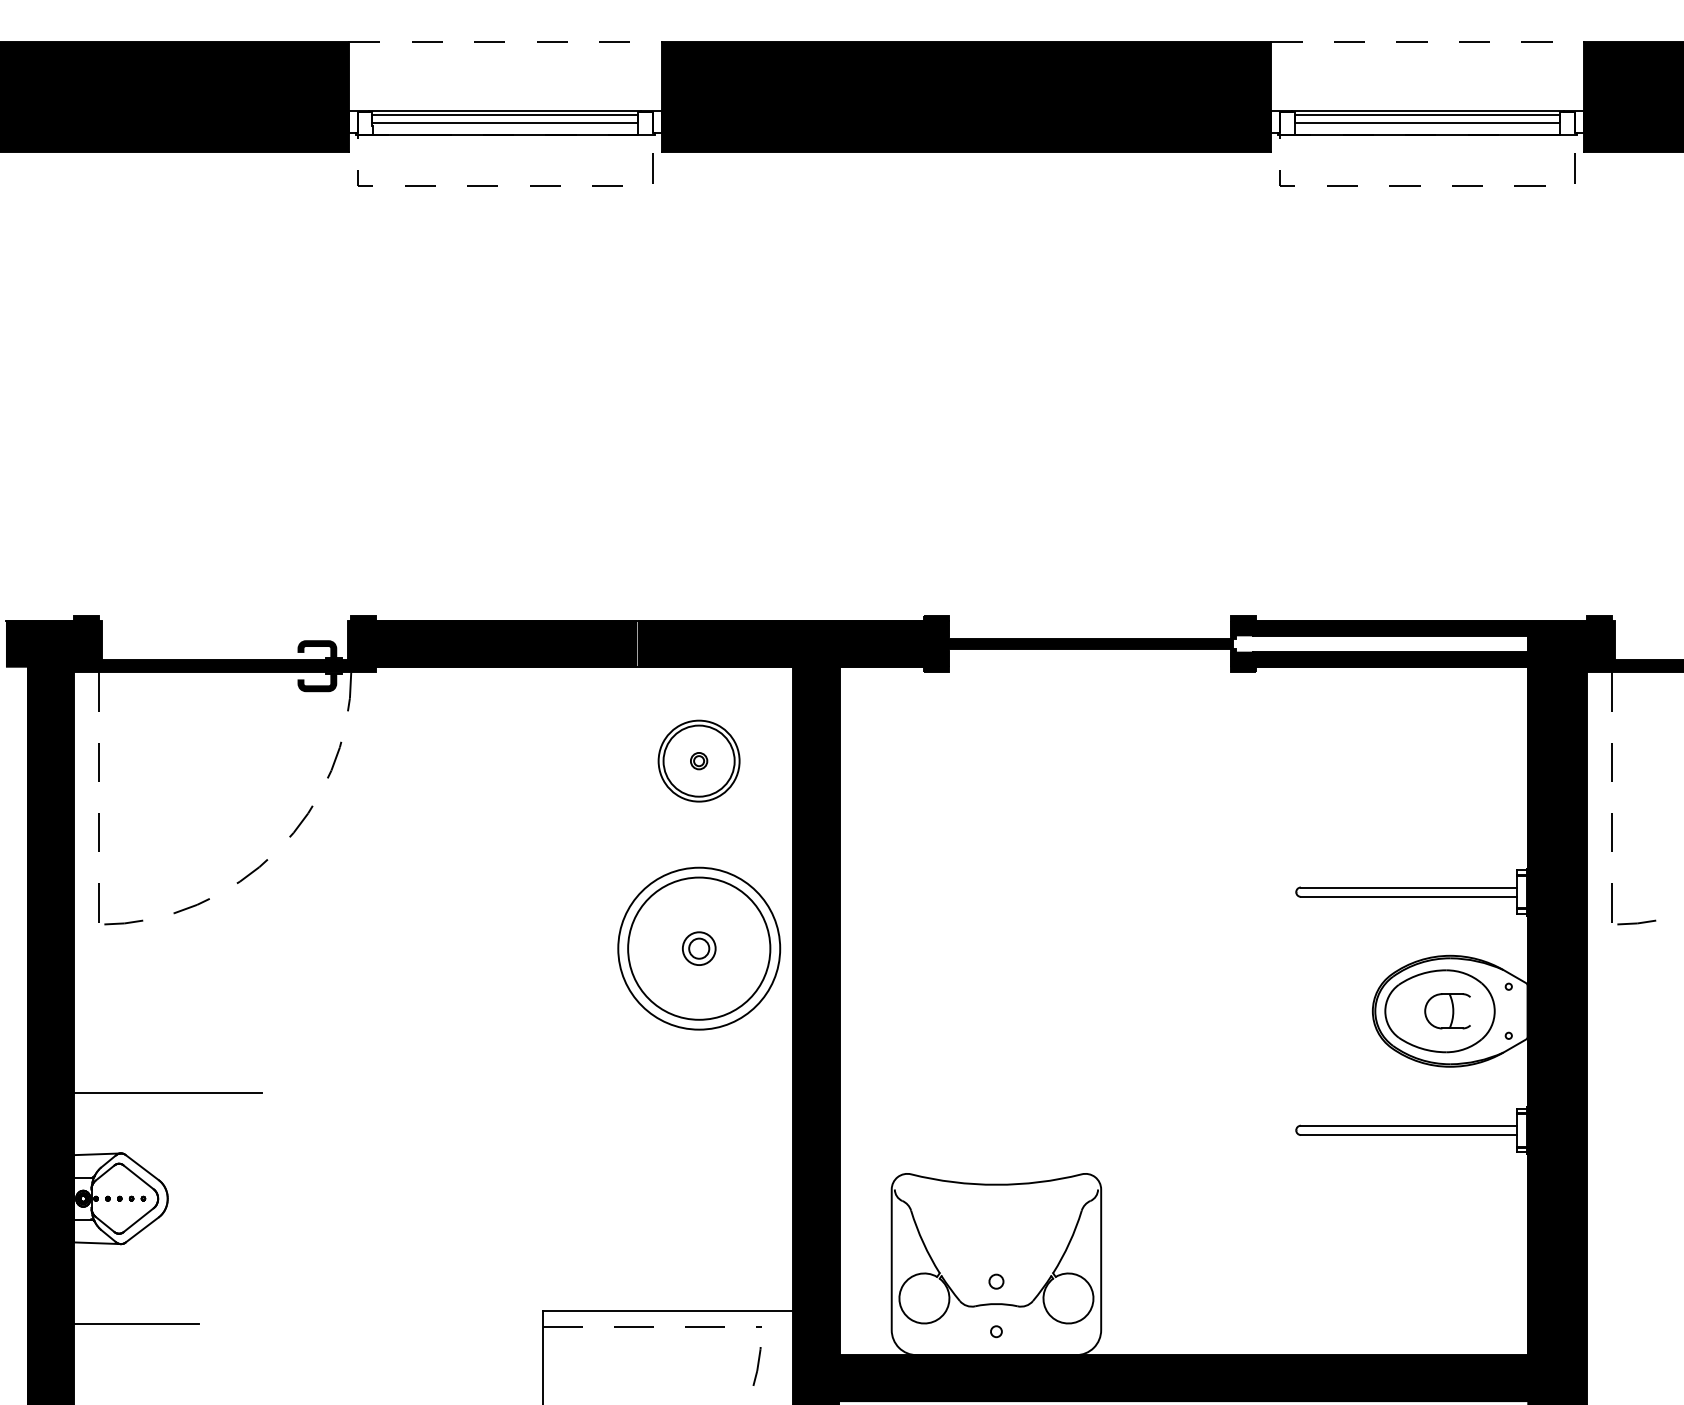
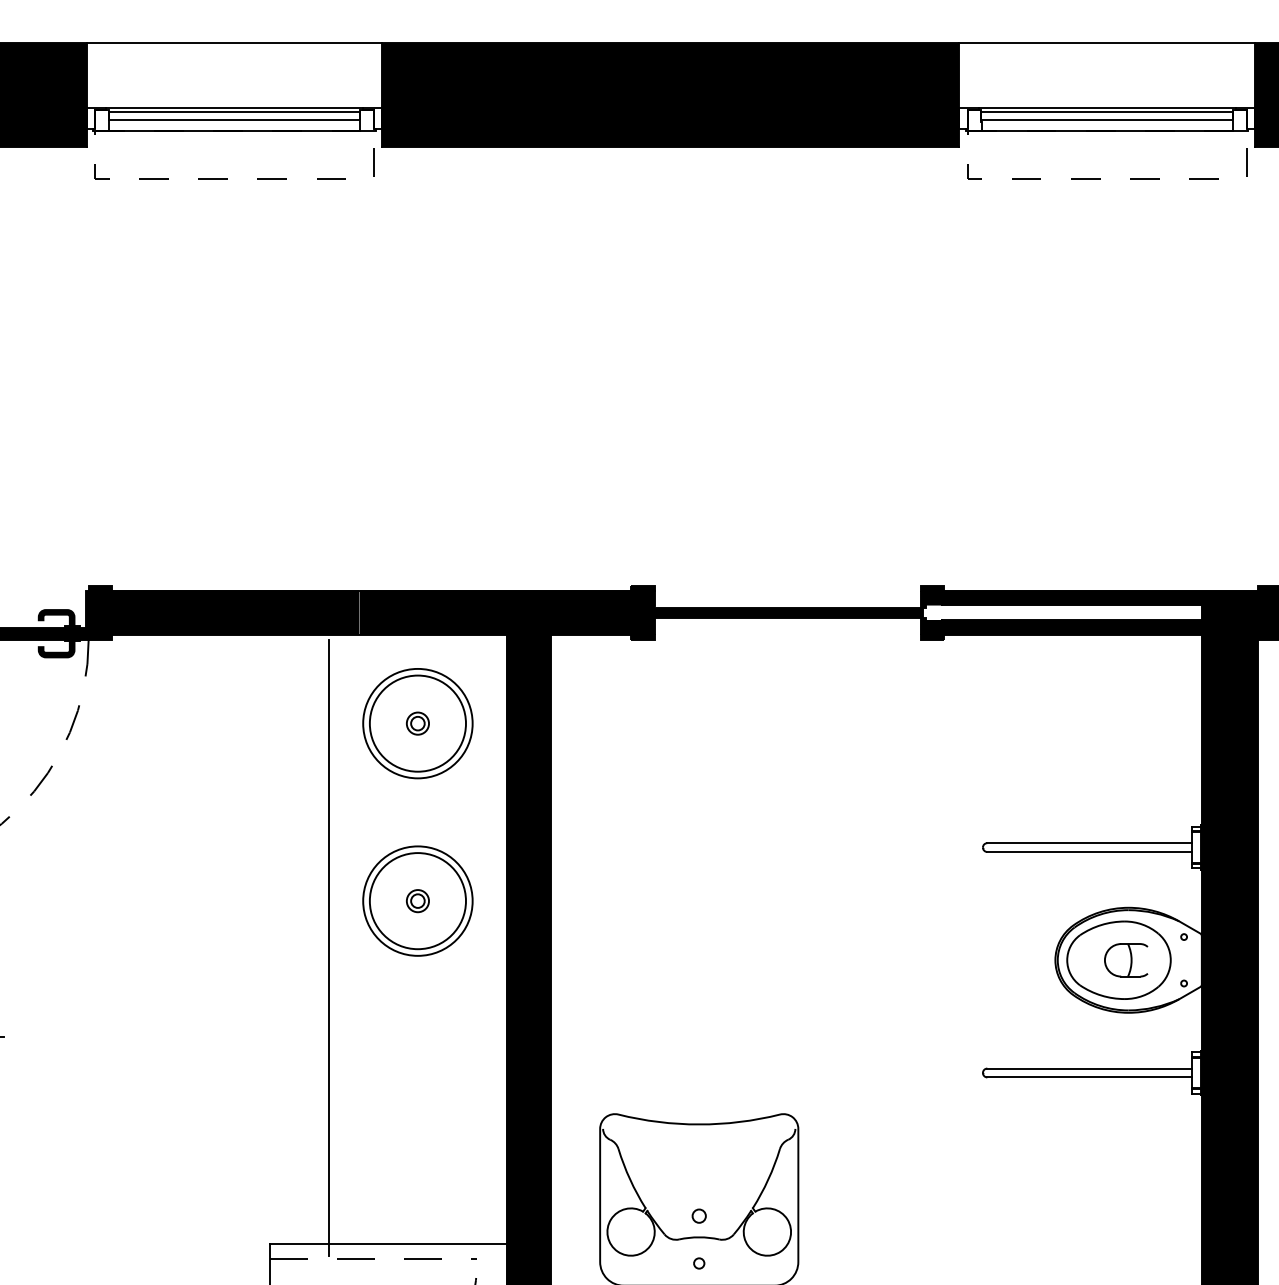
line: (505, 42) -> (234, 43), dashed -> solid
line: (1428, 42) -> (1108, 43), dashed -> solid
part: (698, 760) -> (417, 722), size x1.43
part: (698, 948) -> (417, 900), size x0.71
line: (605, 997) -> (329, 947), added

